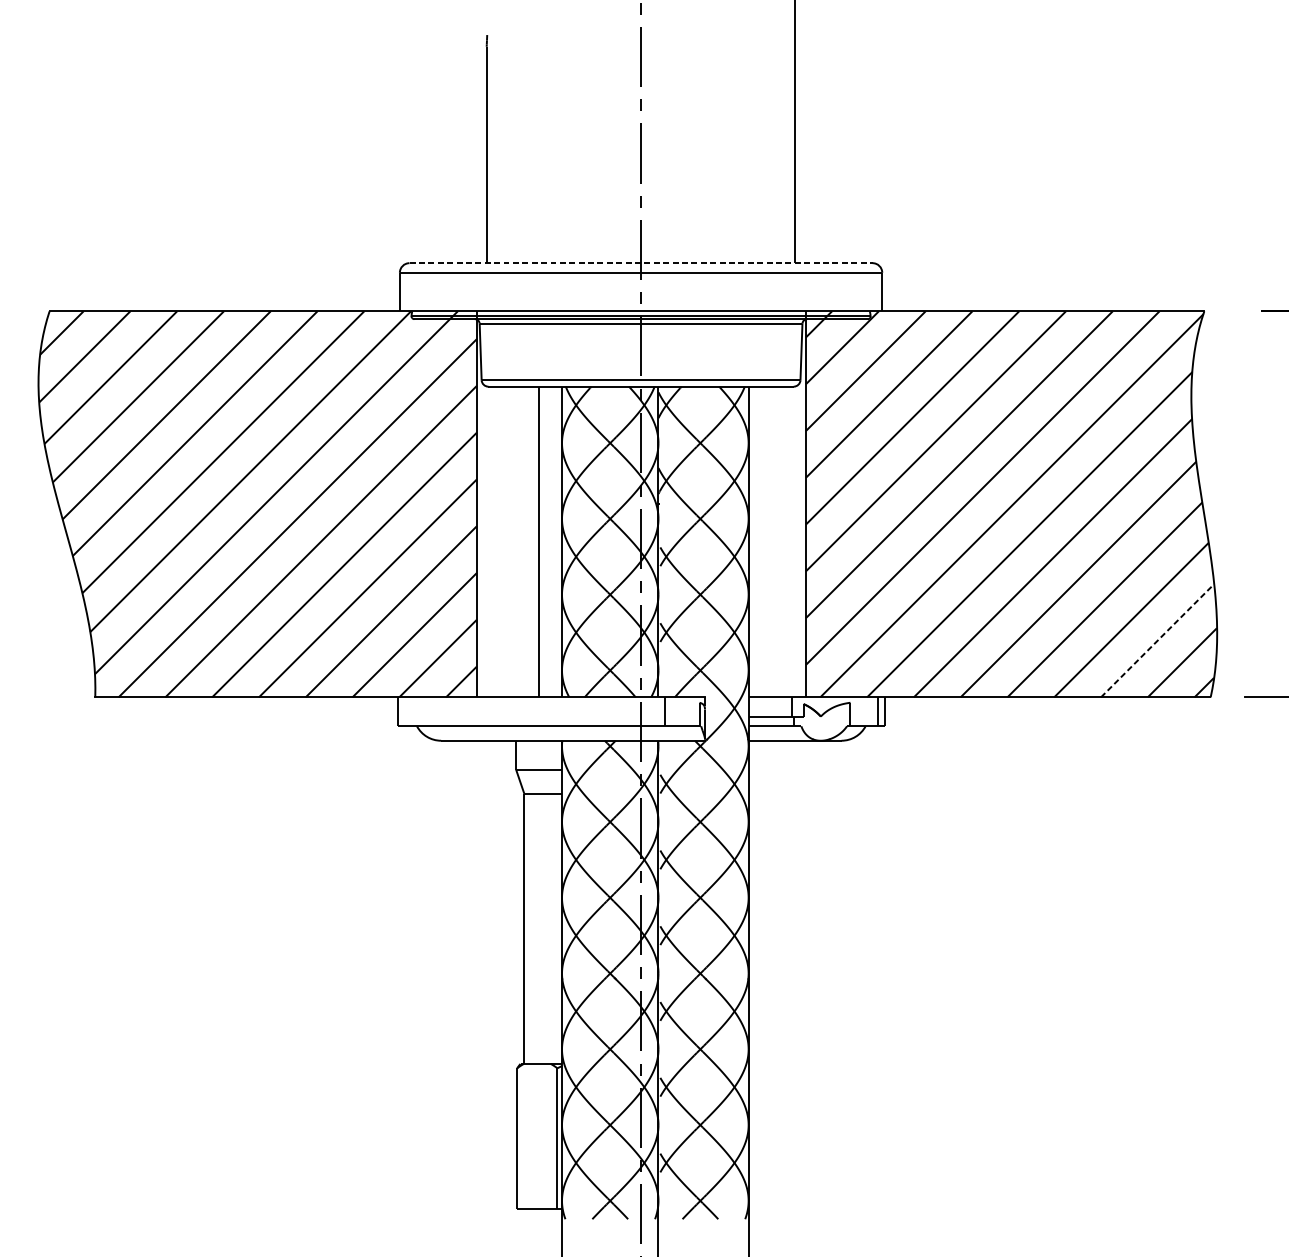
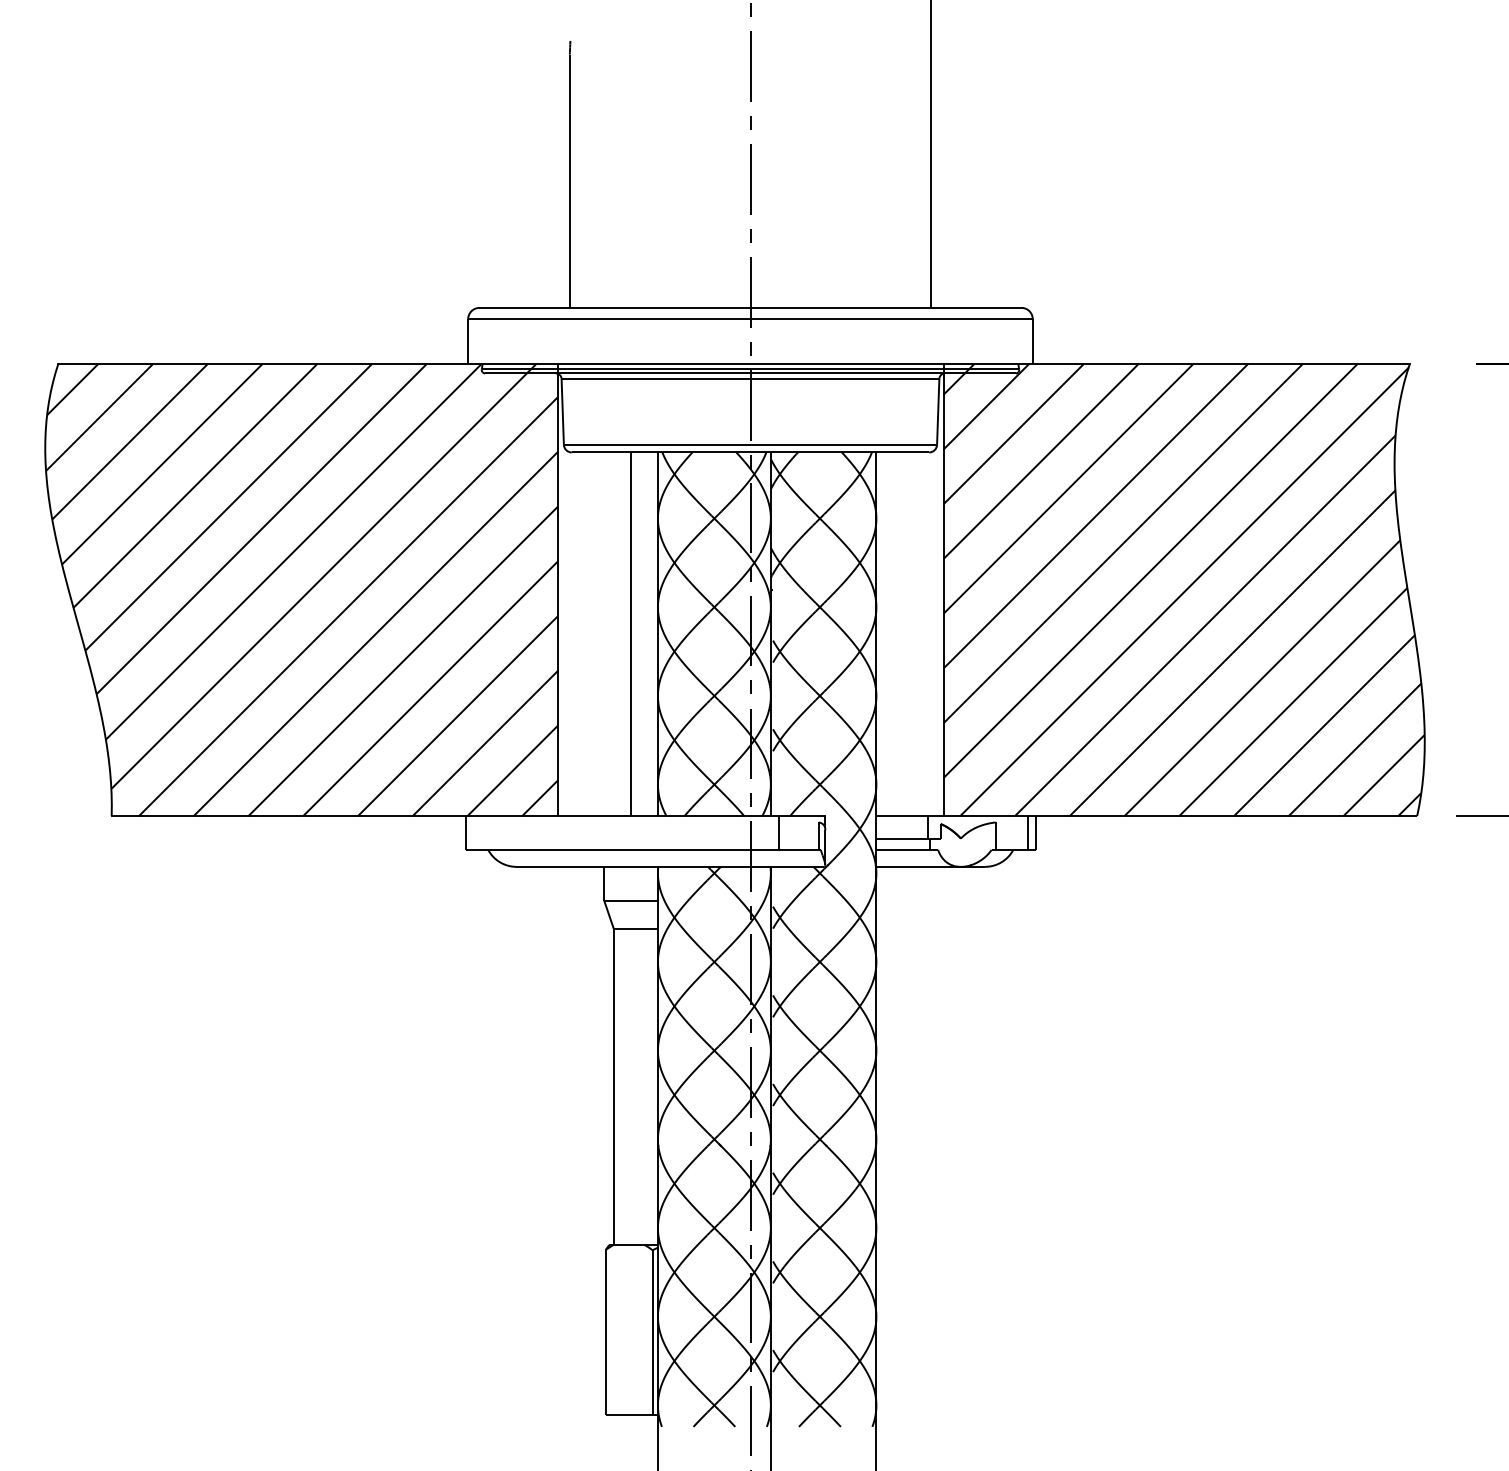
line: (641, 262) -> (750, 307), dashed -> solid
line: (1157, 640) -> (1355, 749), dashed -> solid

